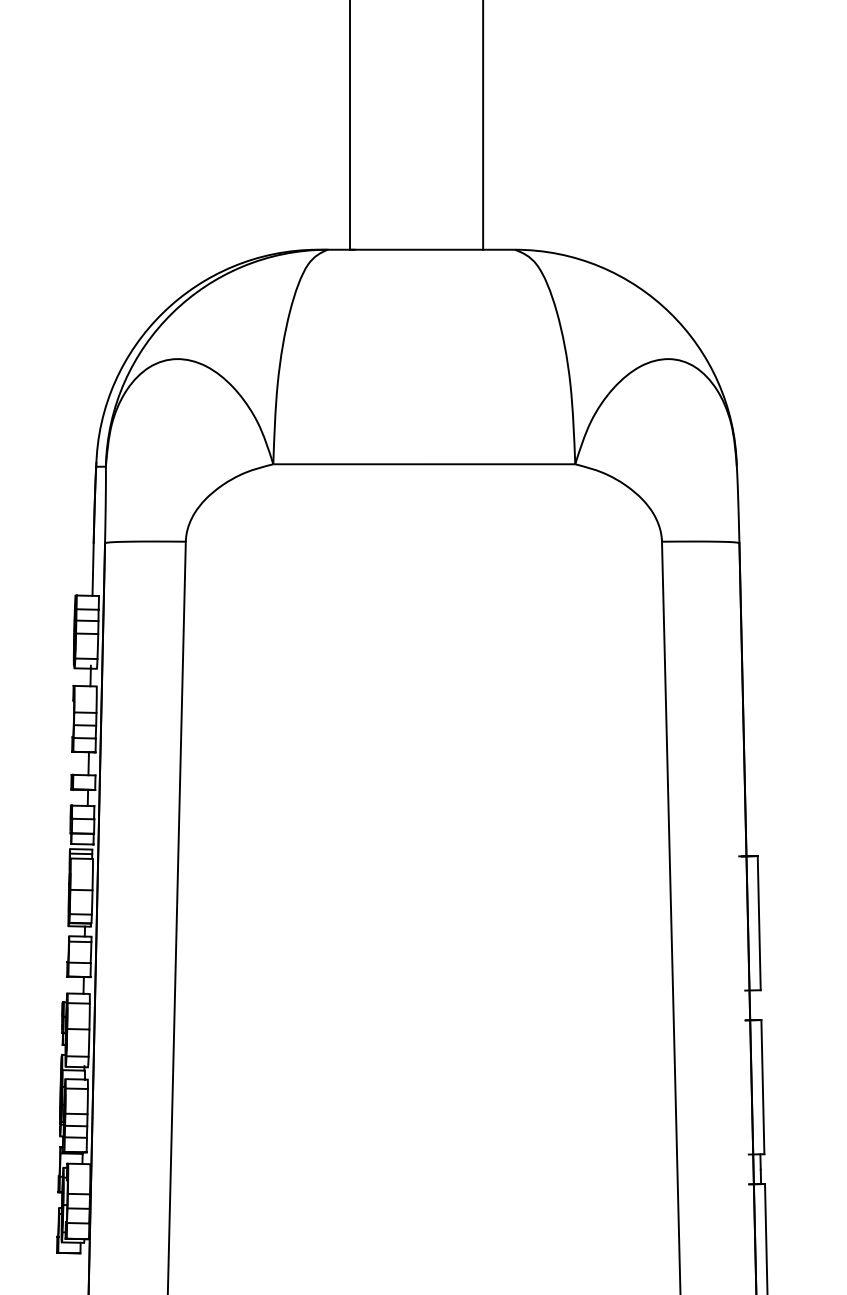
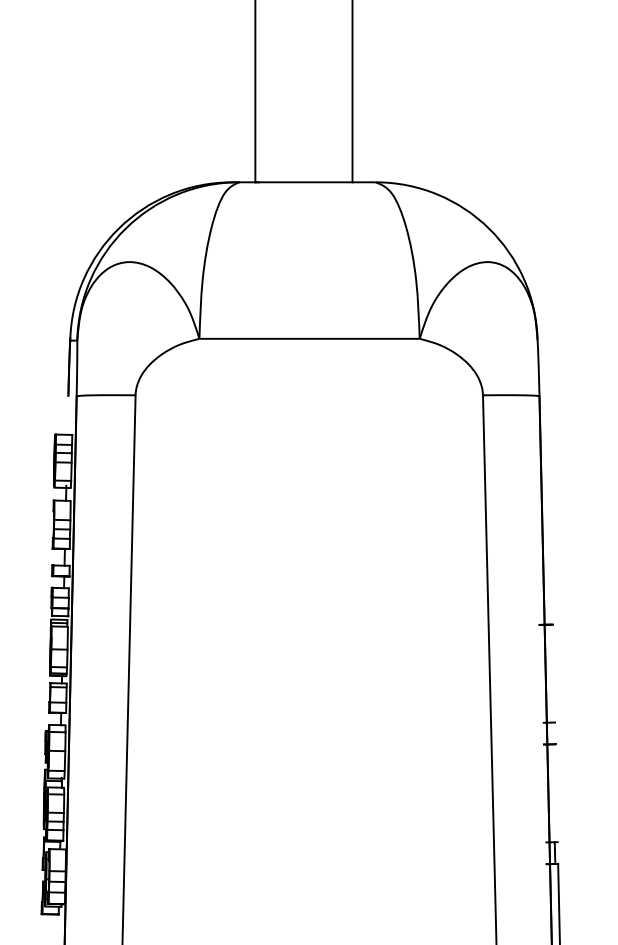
line: (92, 569) -> (67, 415), removed
line: (758, 923) -> (553, 673), removed
line: (762, 1087) -> (556, 793), removed

